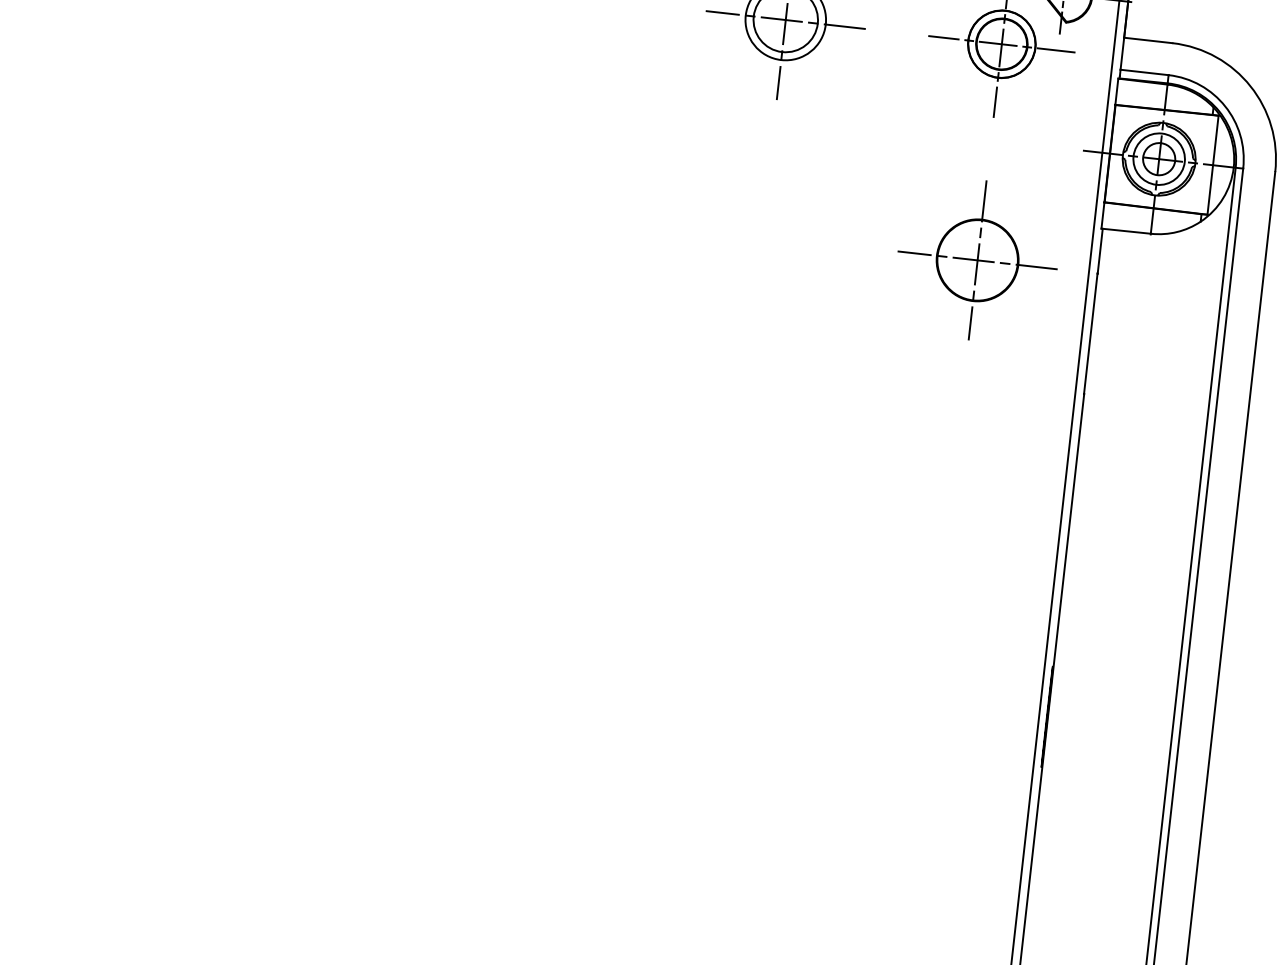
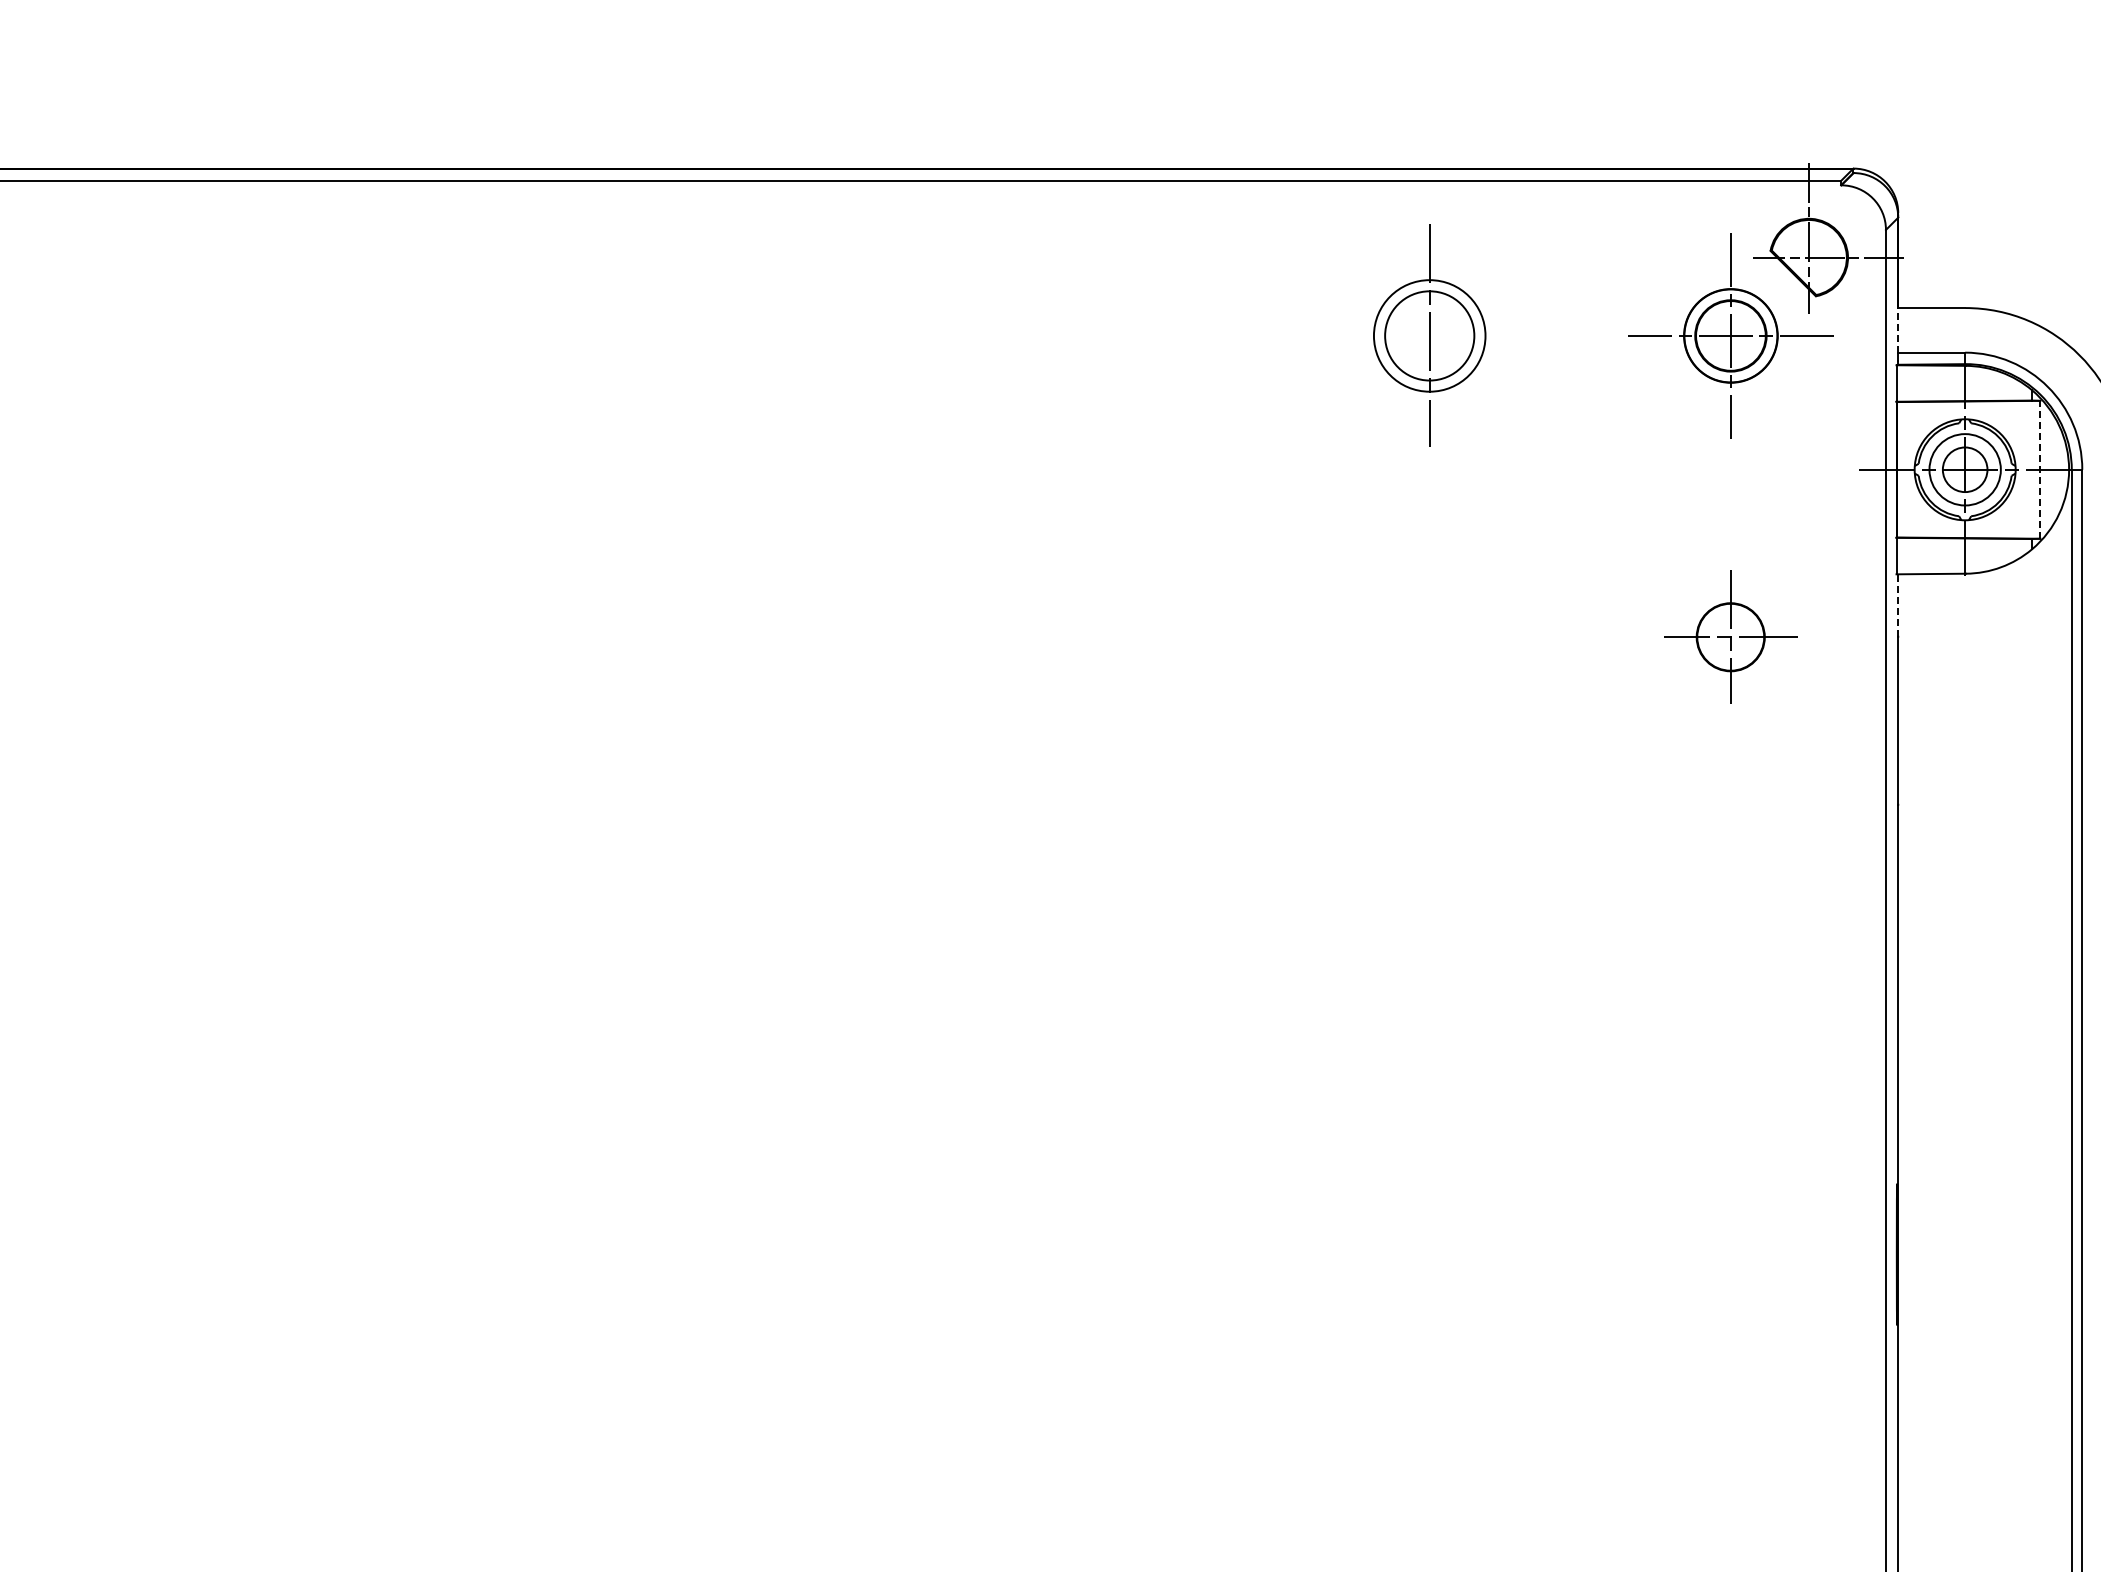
line: (785, 19) -> (1429, 335), removed
line: (1122, 53) -> (1898, 329), solid -> dashed
line: (1213, 165) -> (2040, 469), solid -> dashed
line: (1100, 251) -> (1898, 605), solid -> dashed
part: (977, 260) -> (1730, 637), size x0.6

